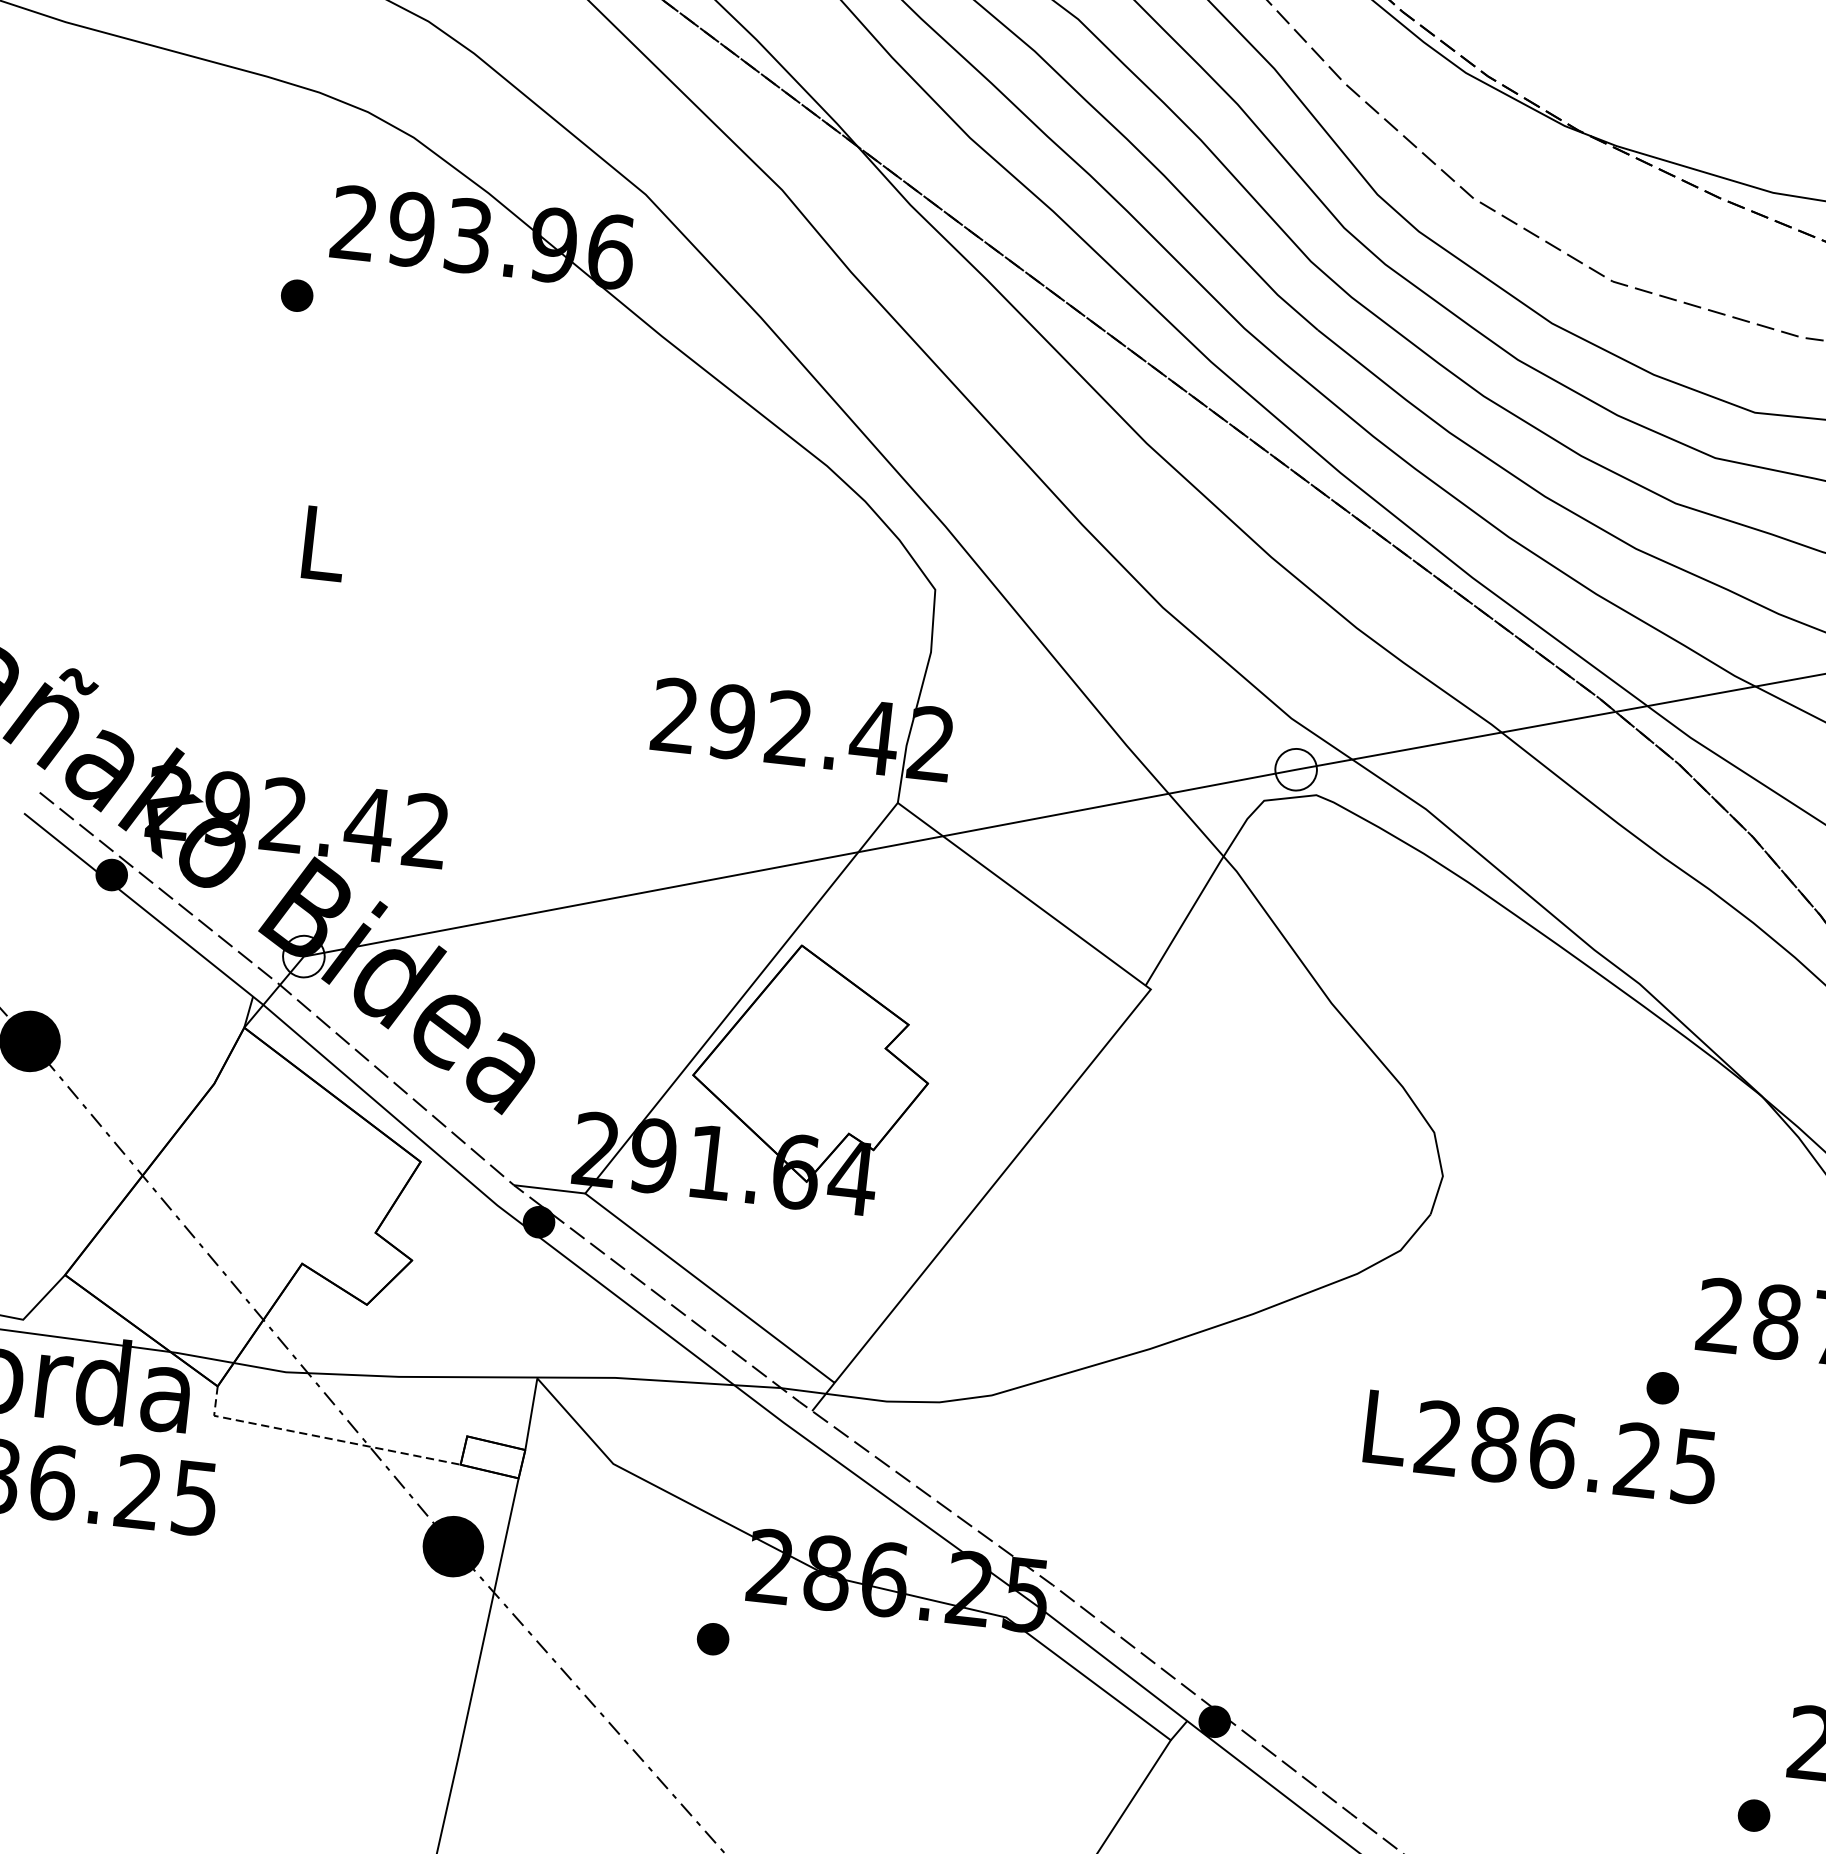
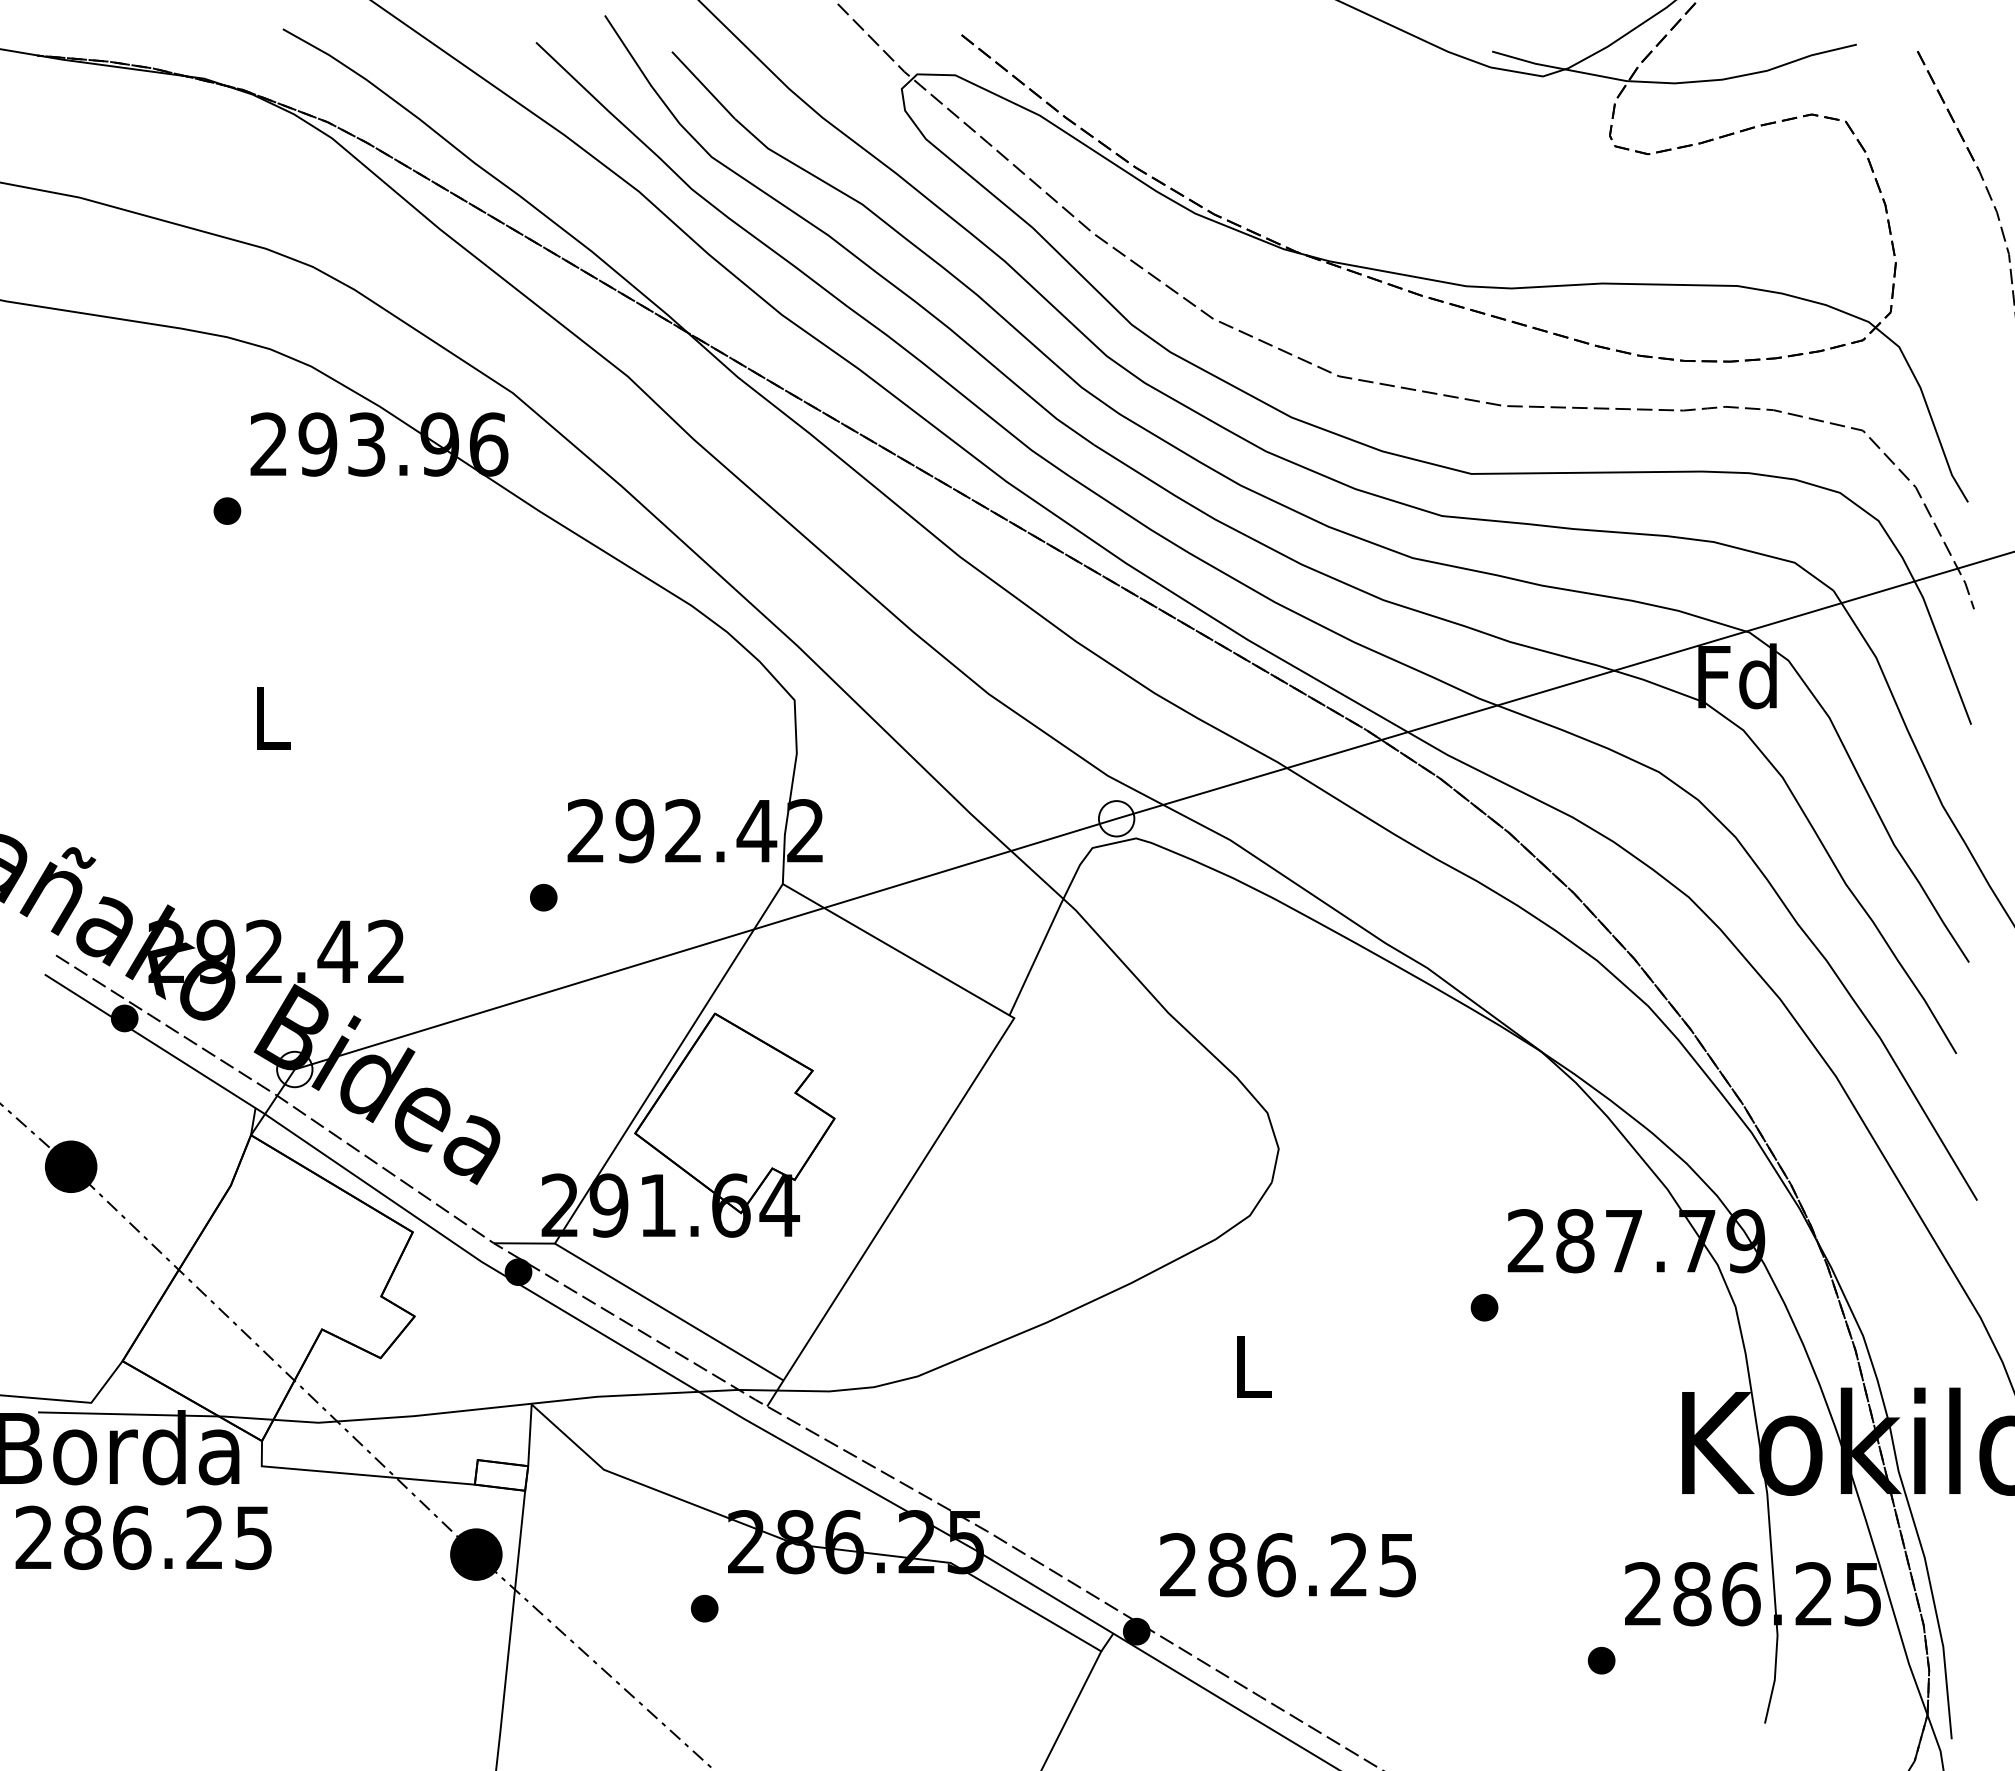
part: (616, 787) -> (543, 897), added
line: (322, 1437) -> (355, 1474), dashed -> solid
text: (1565, 1452) -> (1287, 1565), moved

